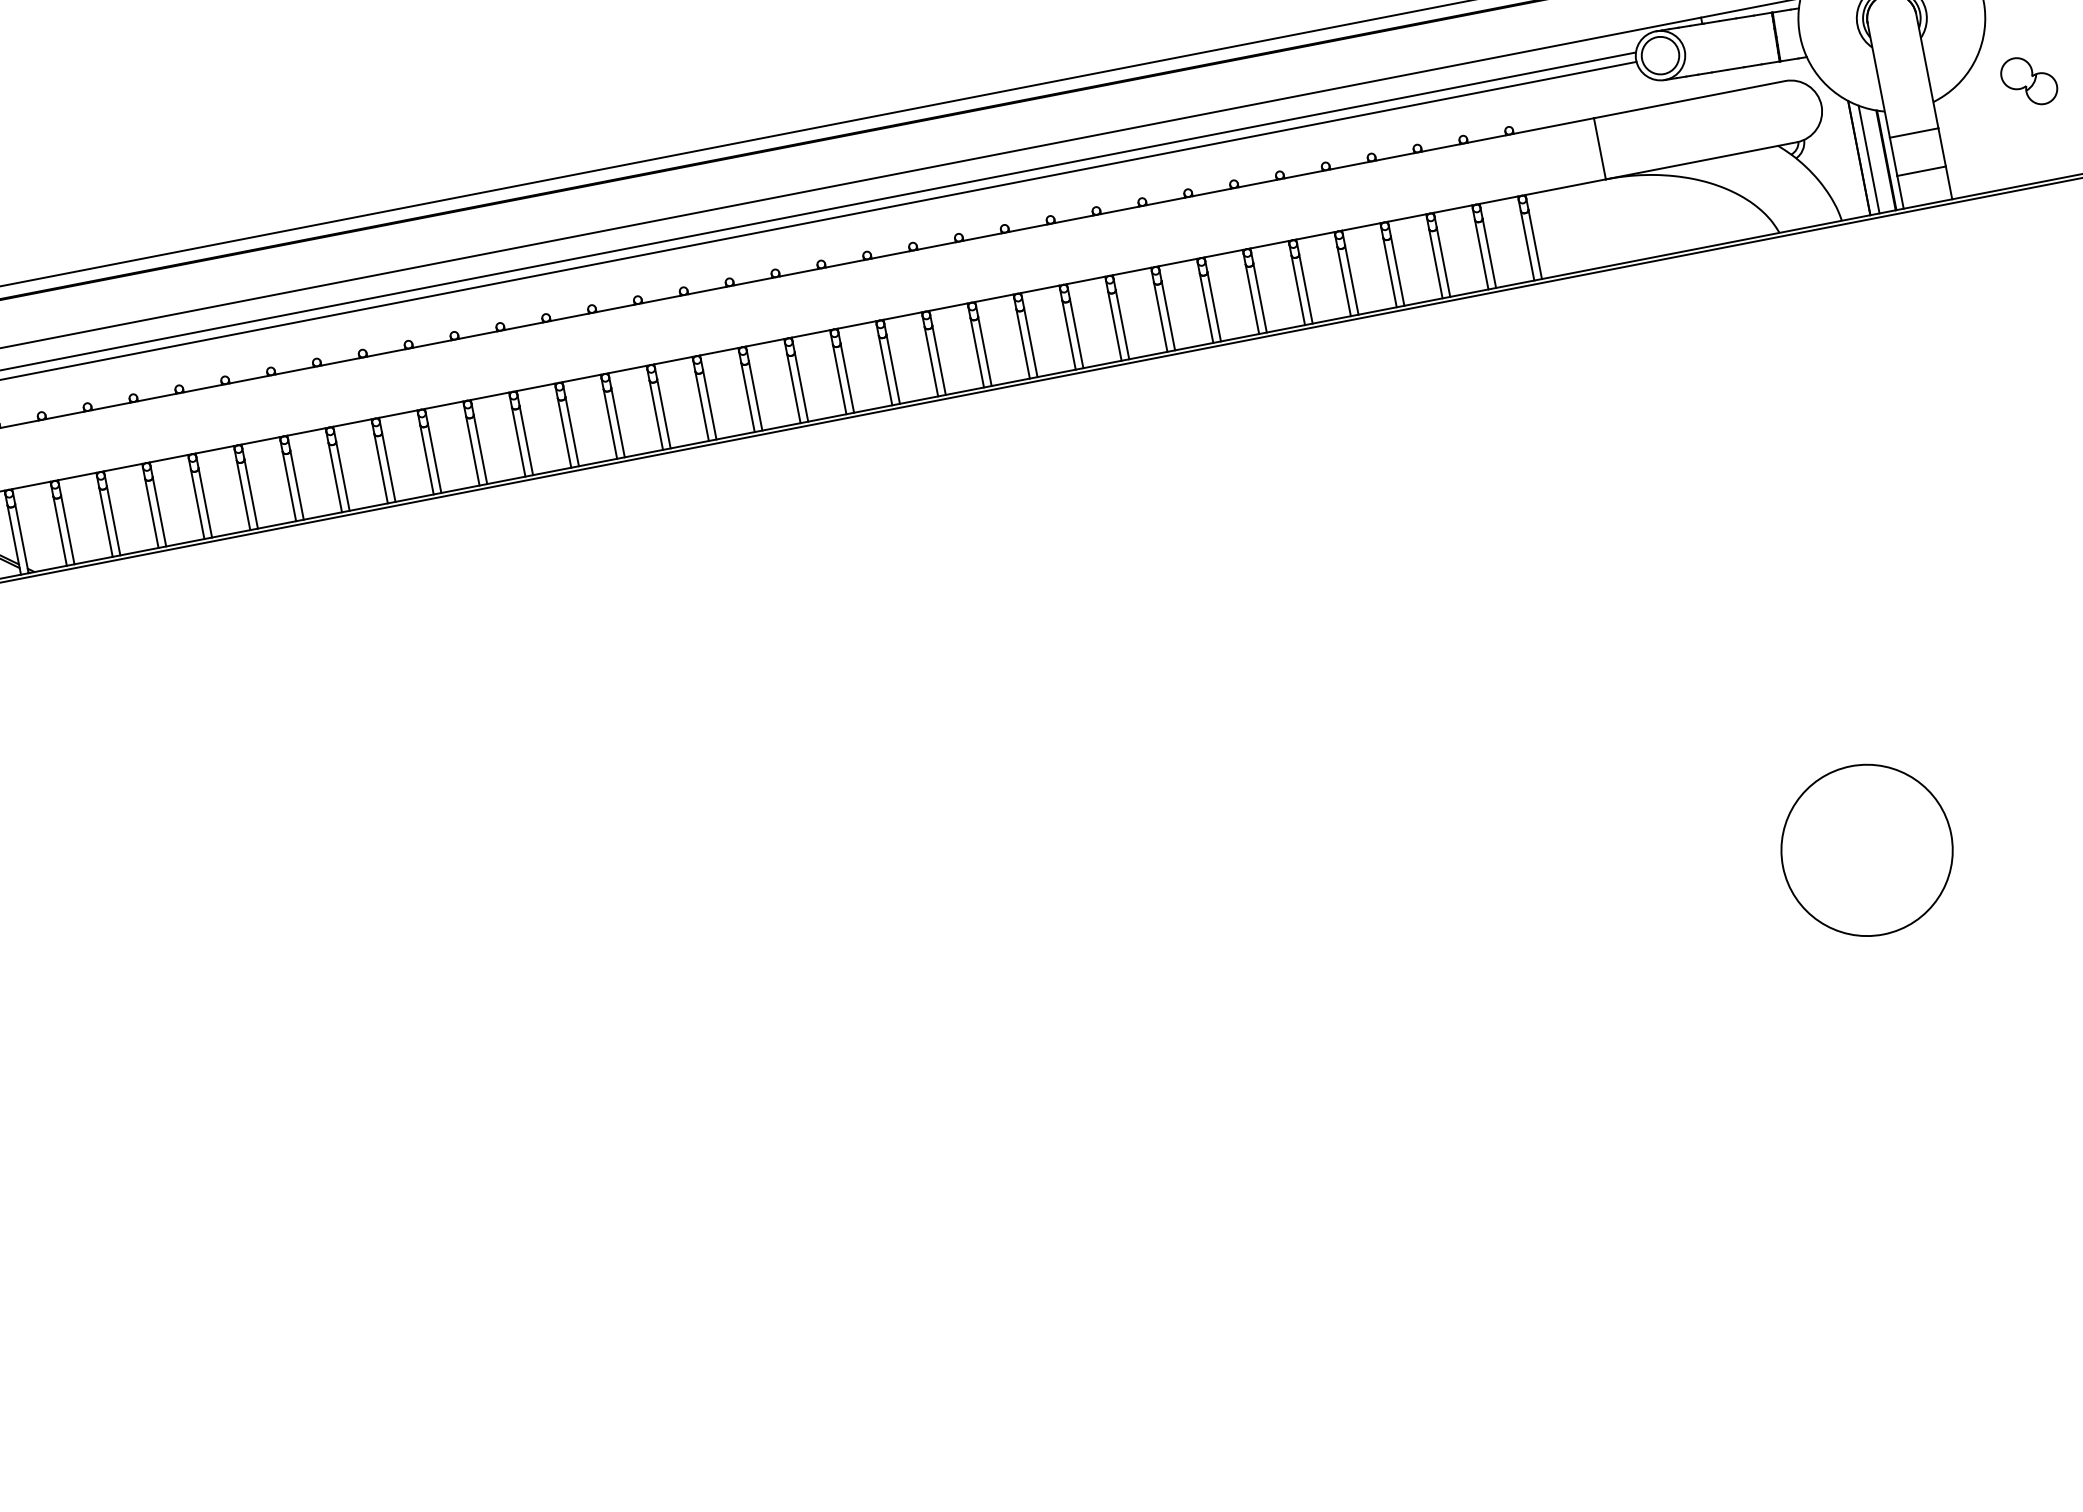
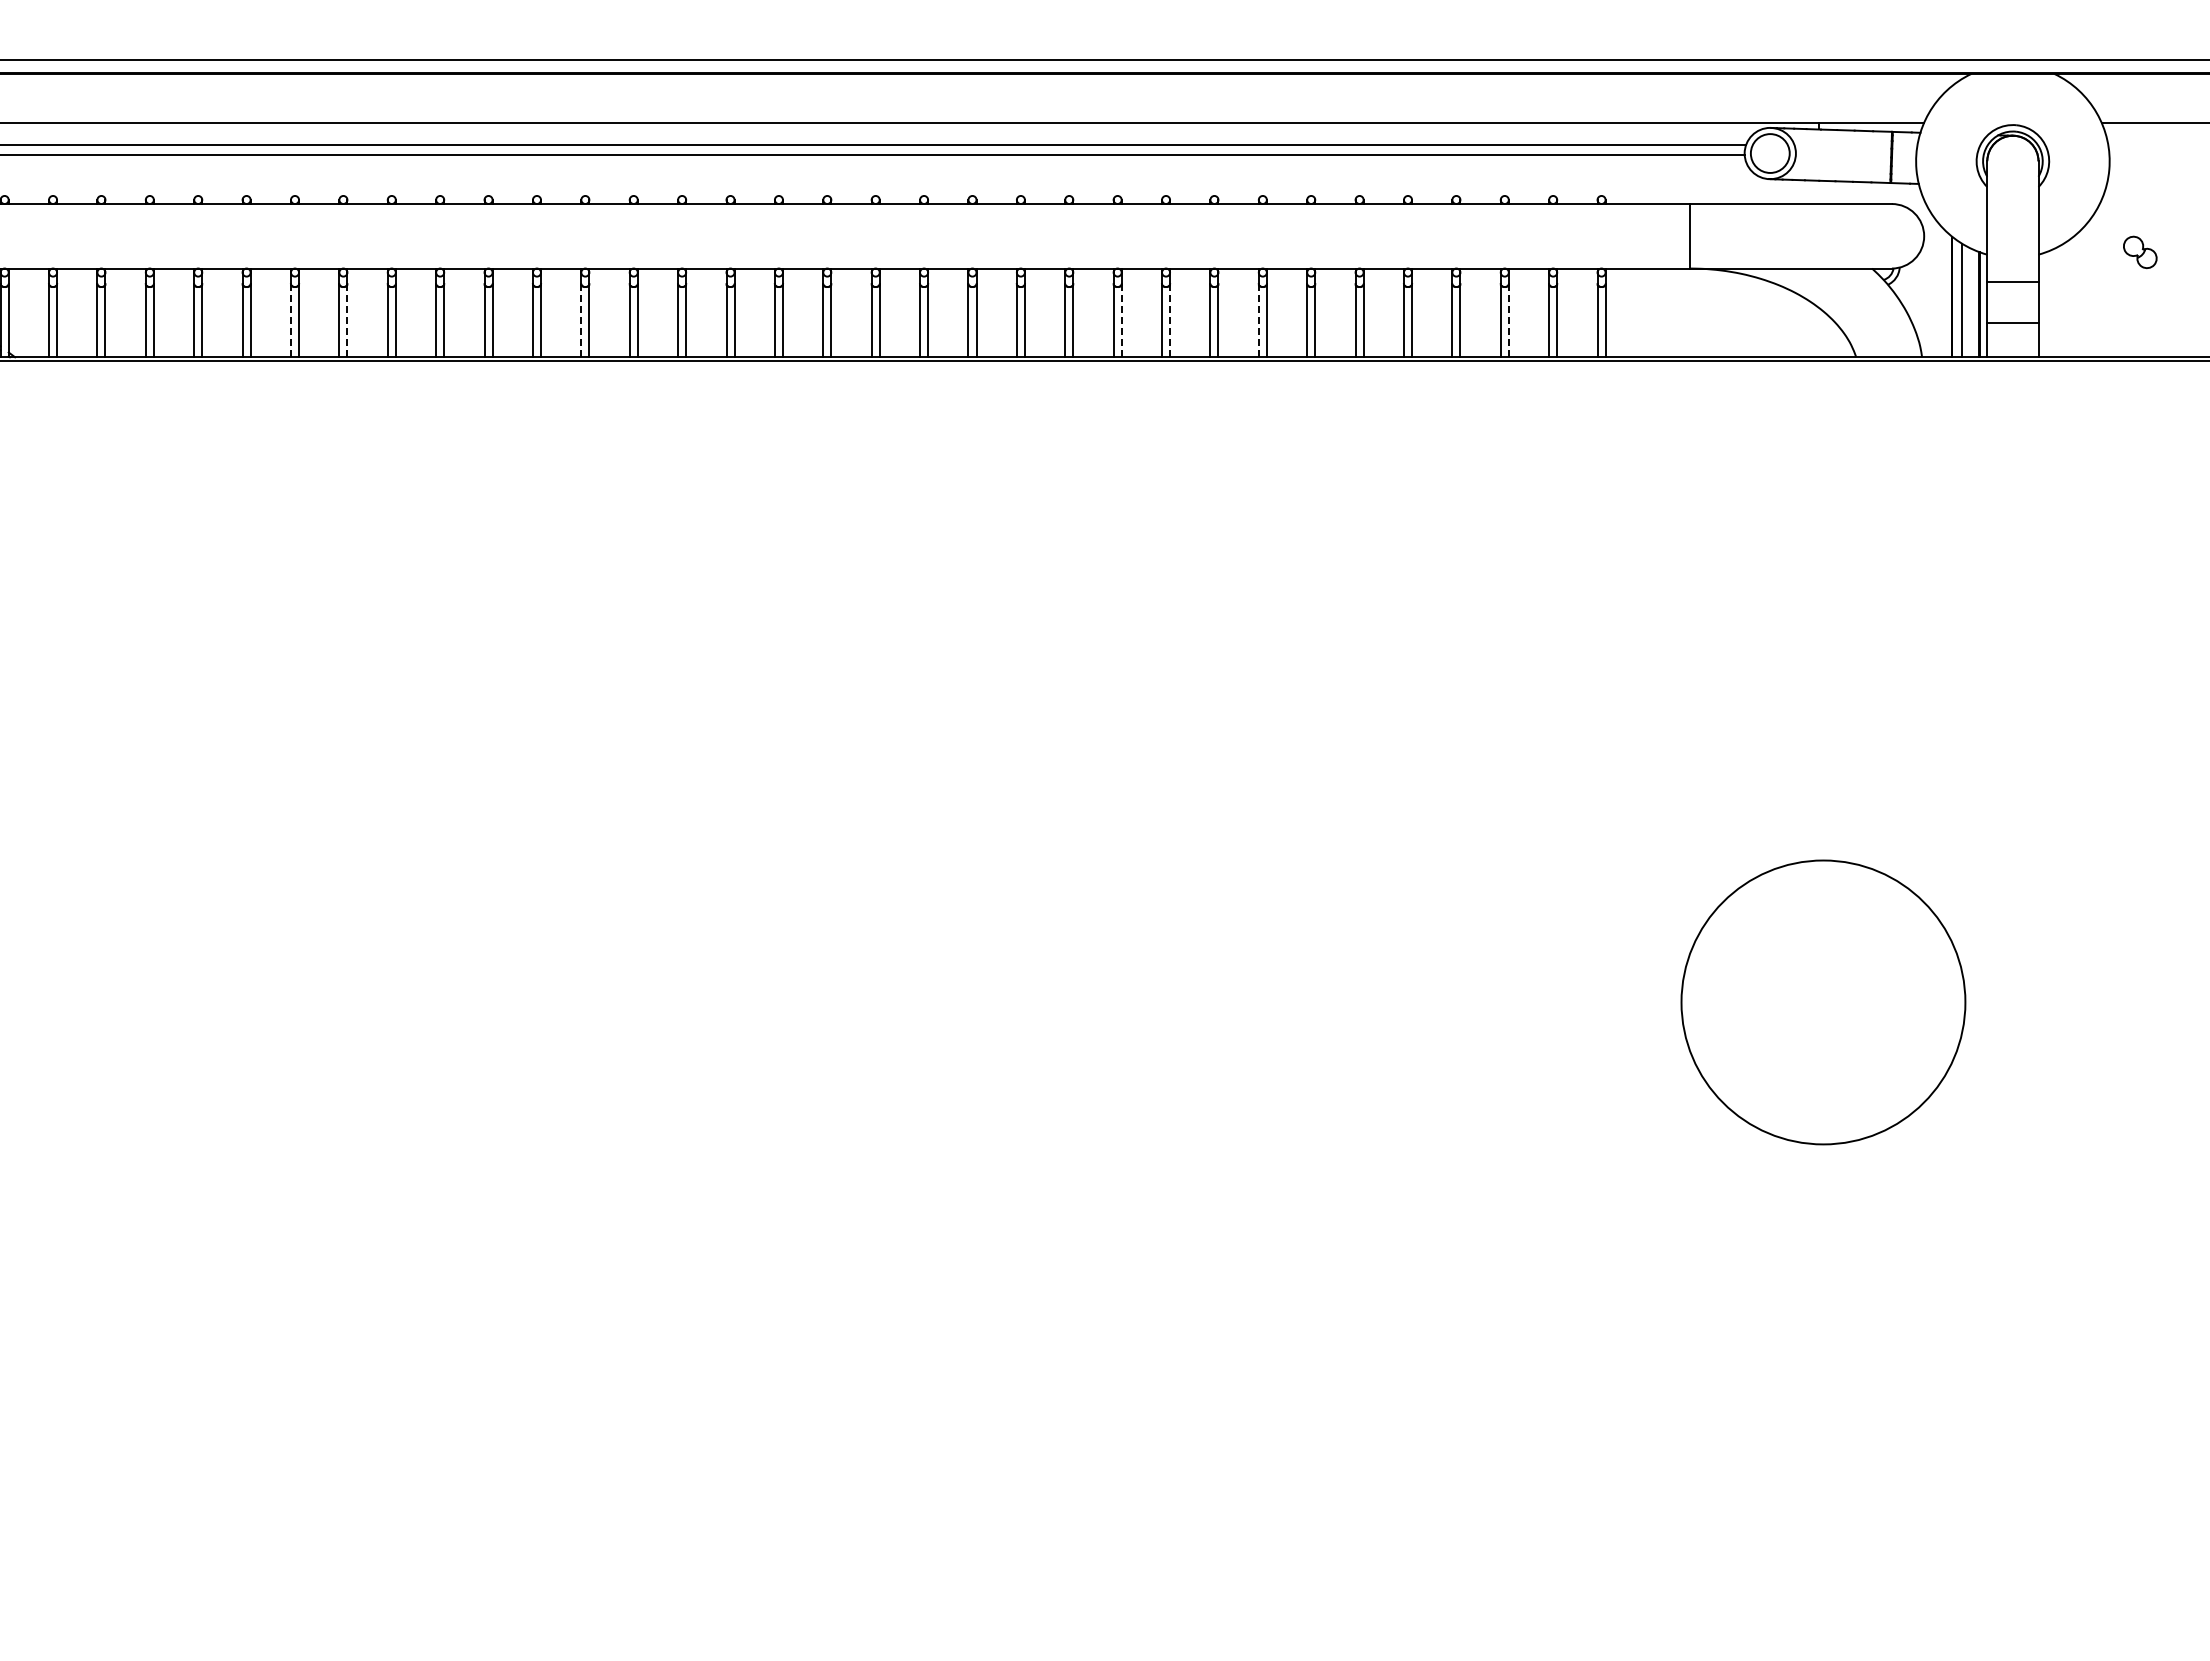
part: (2029, 81) -> (2140, 252), size x0.6
line: (1443, 262) -> (1508, 320), solid -> dashed
line: (1206, 308) -> (1258, 320), solid -> dashed
line: (1122, 324) -> (1170, 320), solid -> dashed
line: (1076, 333) -> (1121, 320), solid -> dashed
line: (564, 432) -> (581, 320), solid -> dashed
line: (342, 475) -> (347, 320), solid -> dashed
line: (288, 486) -> (290, 320), solid -> dashed
circle: (1866, 850) -> (1822, 1002), size x1.6

